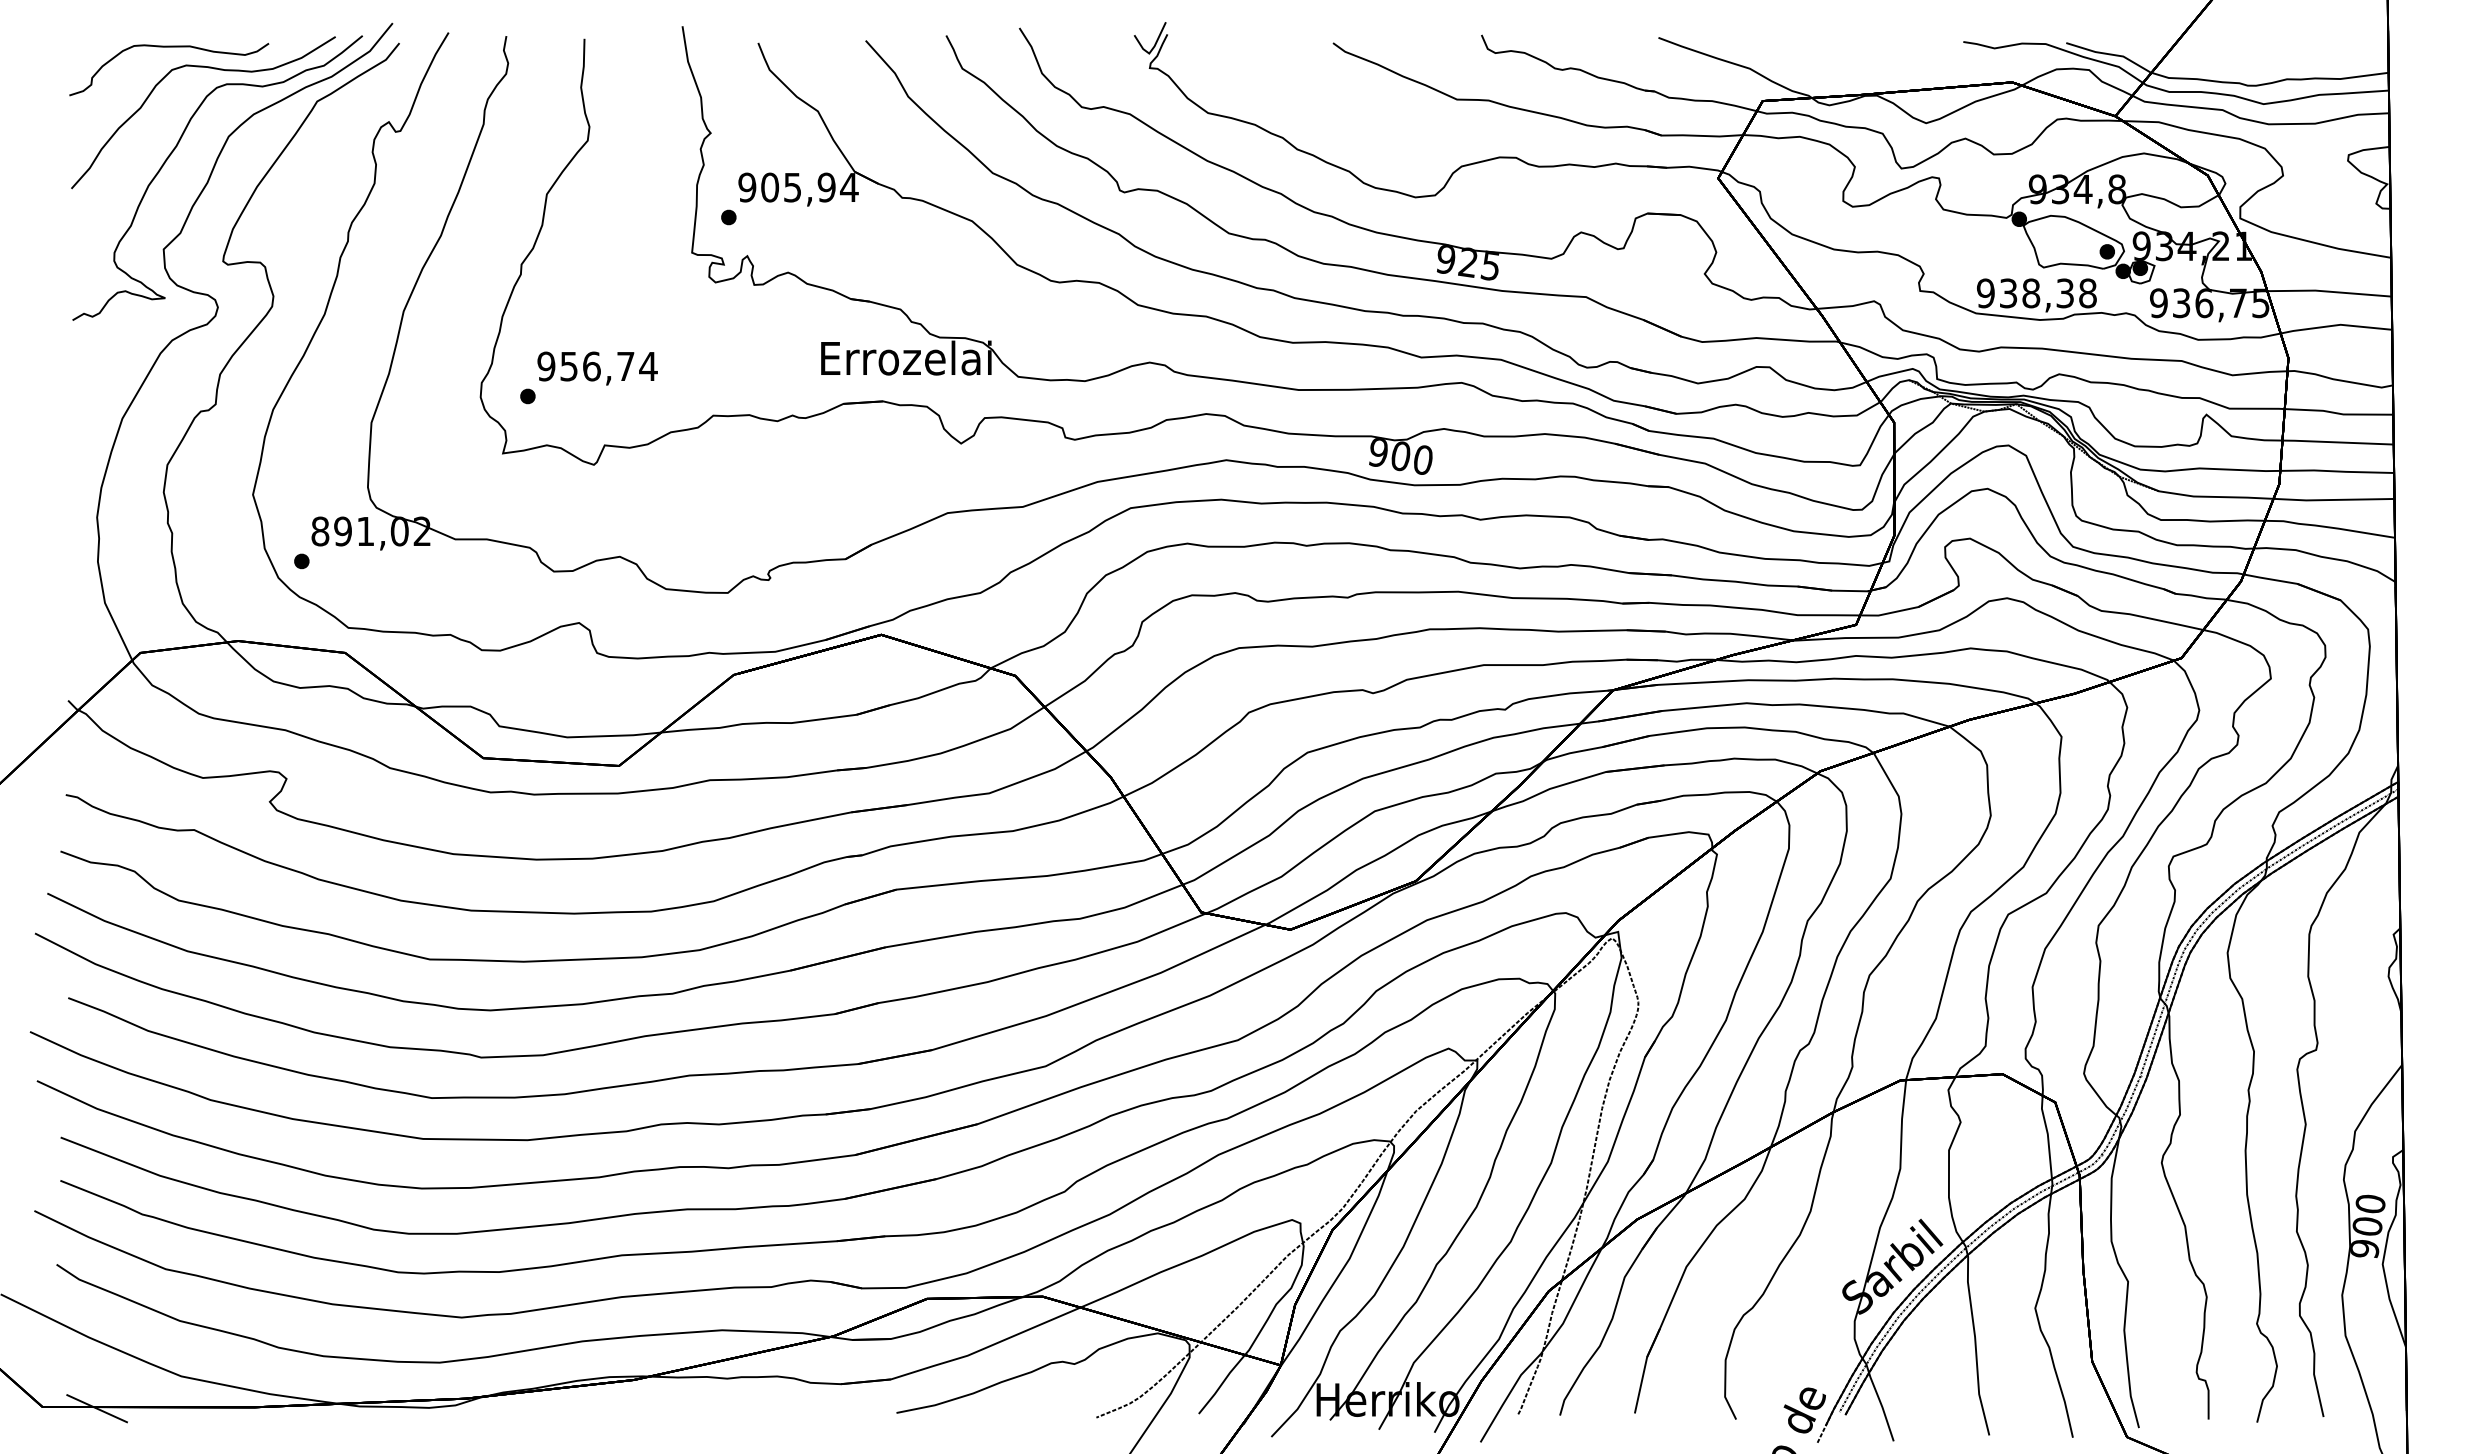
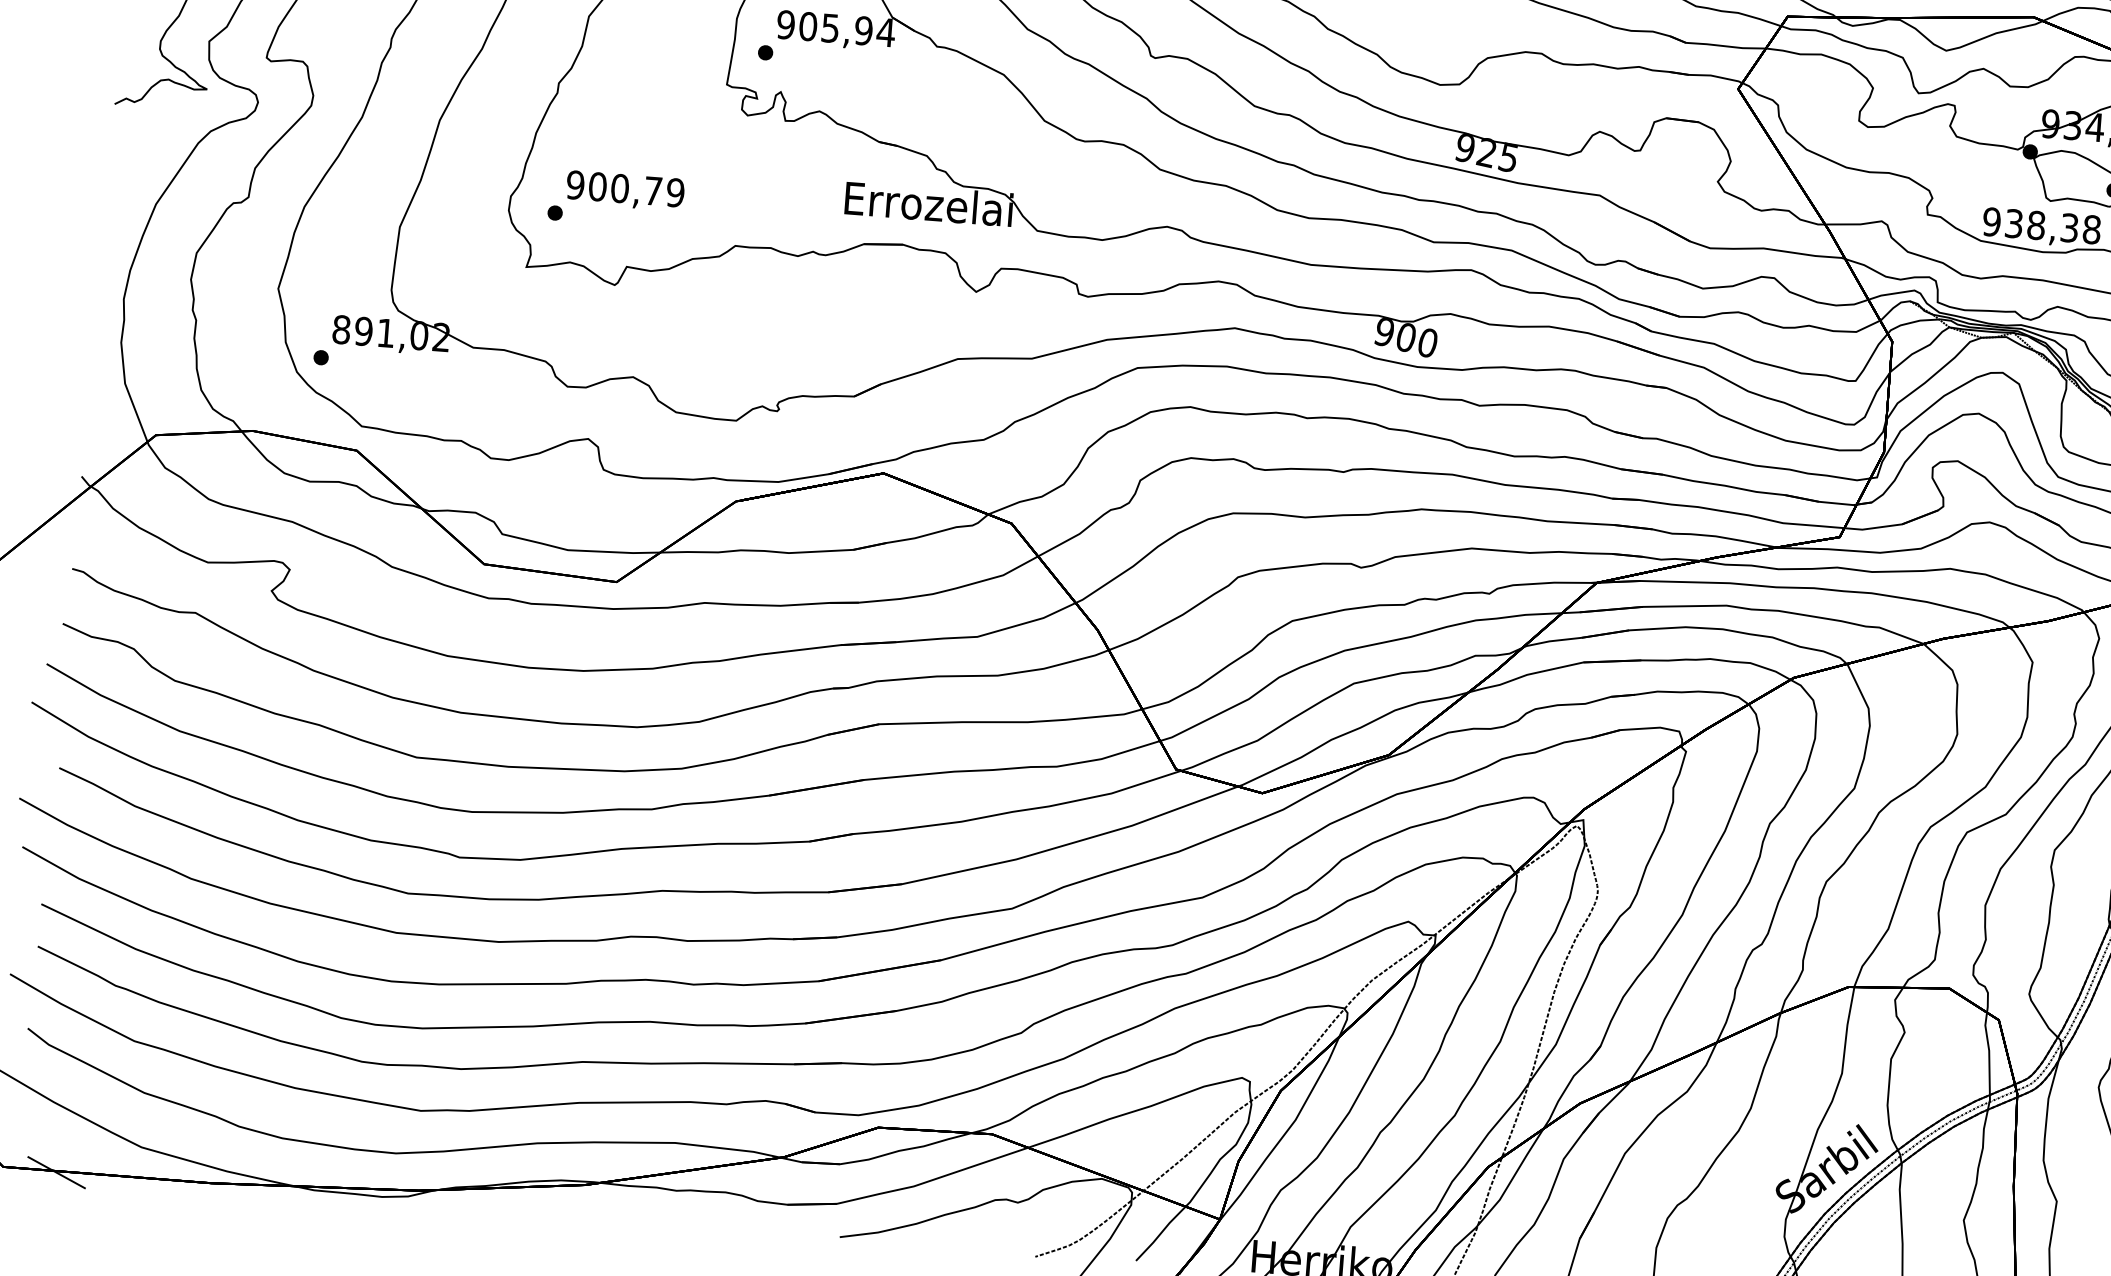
text: (608, 366) -> (636, 189), 956,74 -> 900,79

